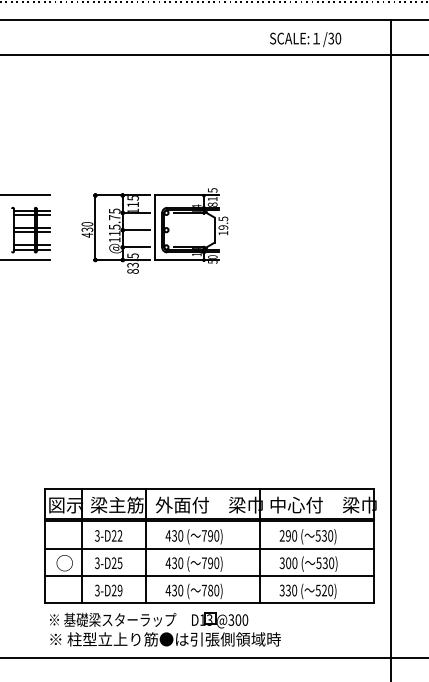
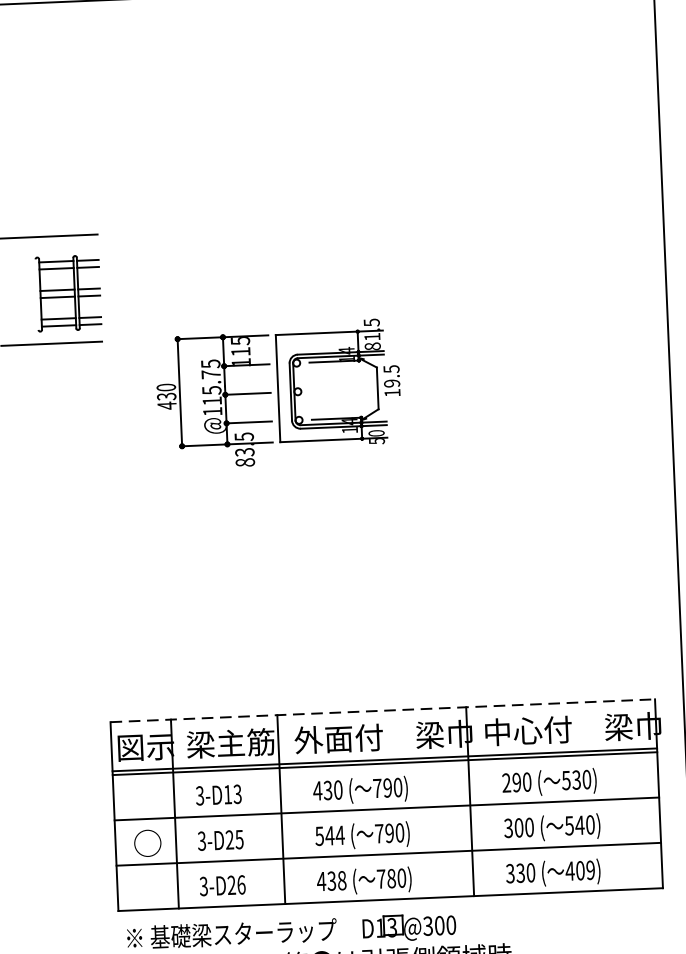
part: (154, 230) -> (278, 393), moved
line: (210, 489) -> (384, 711), solid -> dashed
text: (116, 535) -> (231, 793), 3-D22 -> 3-D13
text: (174, 563) -> (329, 836), 430 -> 544
text: (325, 563) -> (580, 825), 530) -> 540)
text: (119, 590) -> (240, 884), 3-D29 -> 3-D26
text: (180, 590) -> (341, 880), 430 -> 438
text: (324, 590) -> (580, 870), 520) -> 409)

